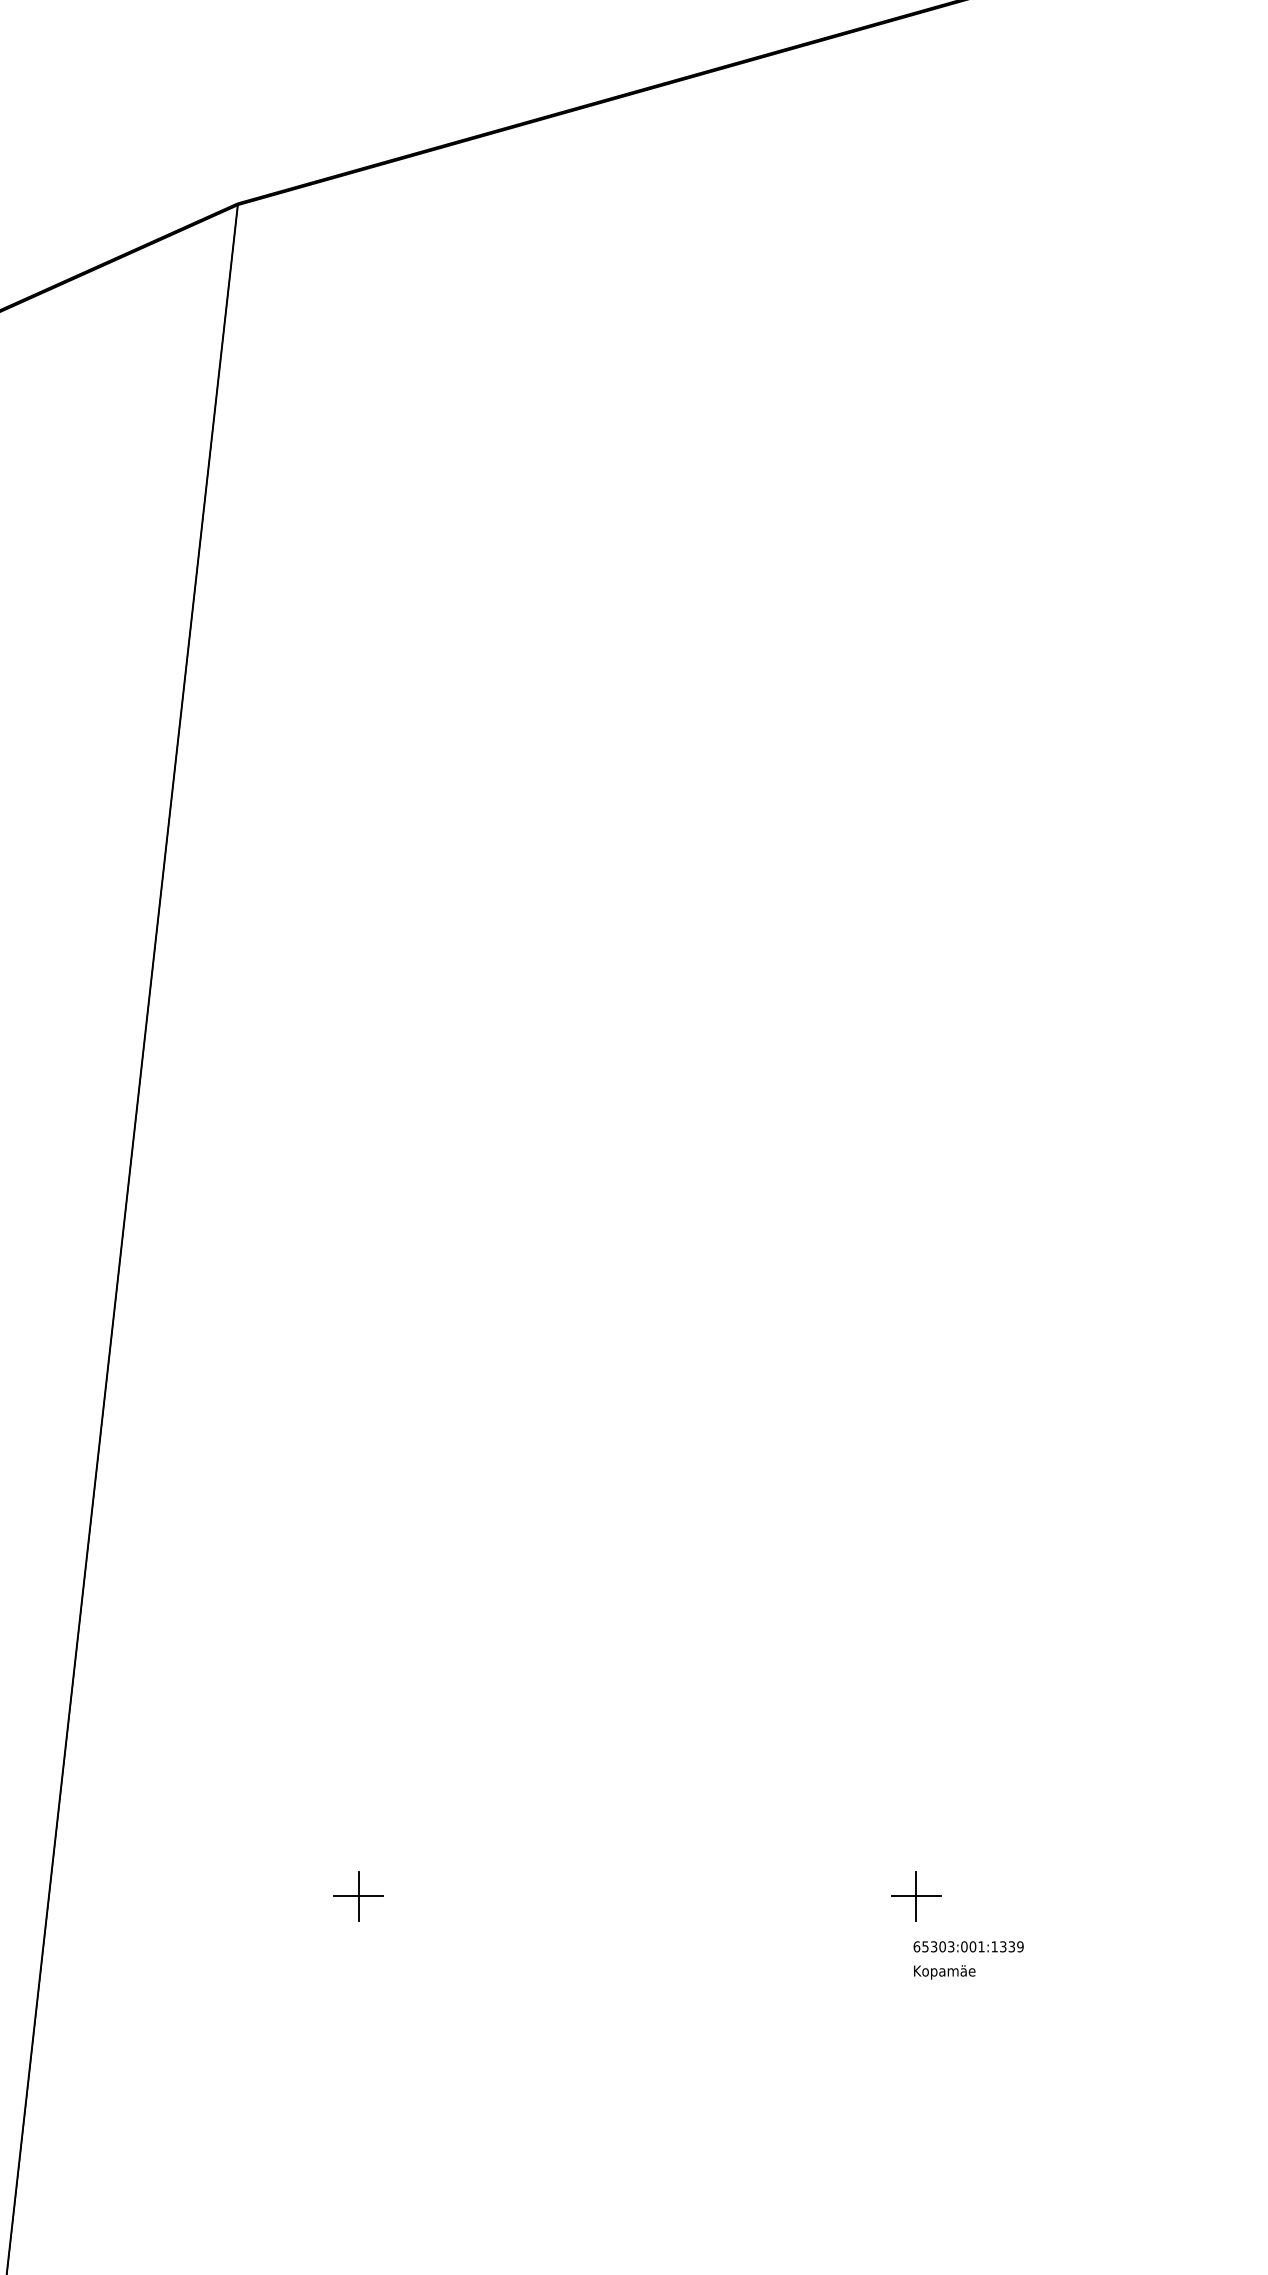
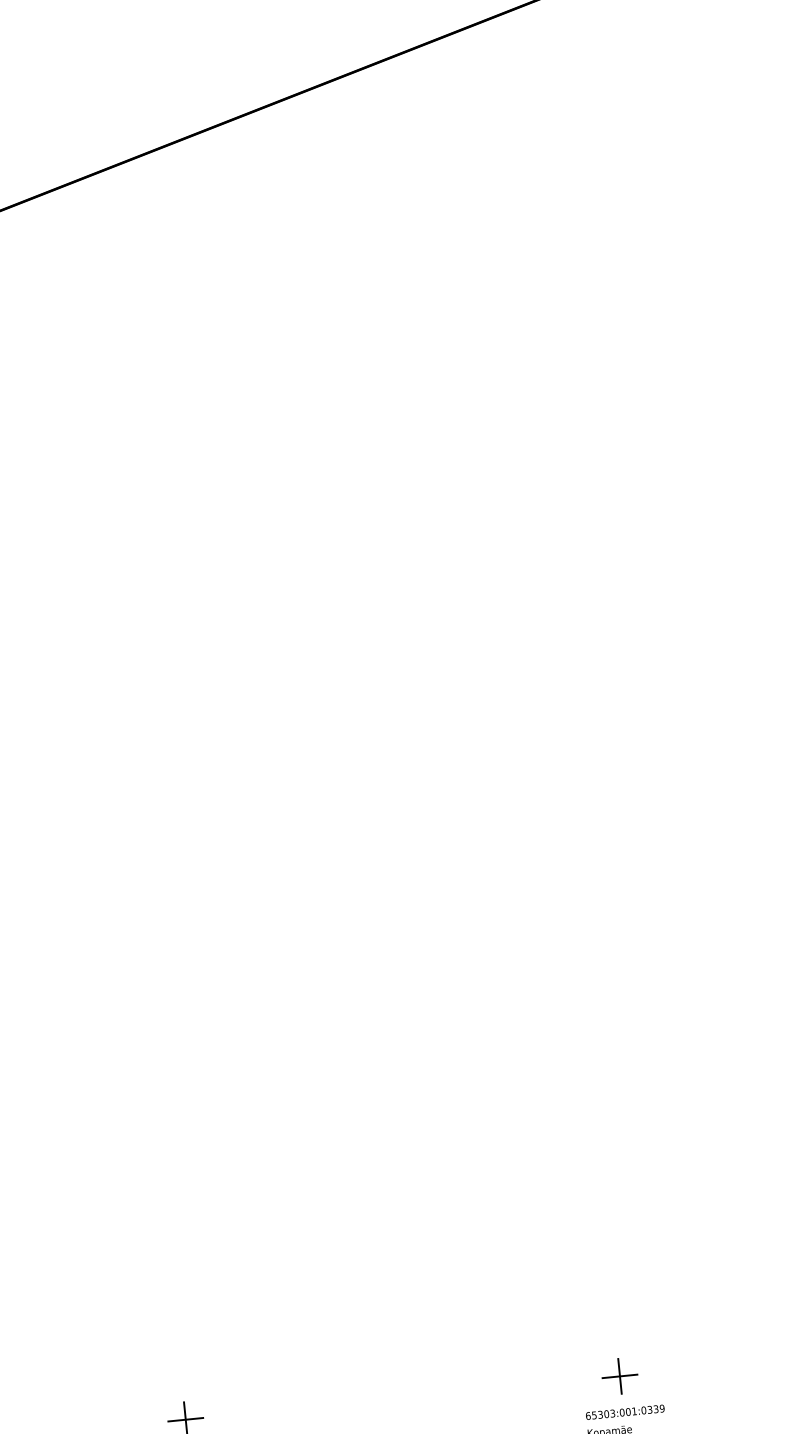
part: (916, 1896) -> (620, 1376), moved
text: (994, 1946) -> (643, 1410), 65303:001:1339 -> 65303:001:0339

